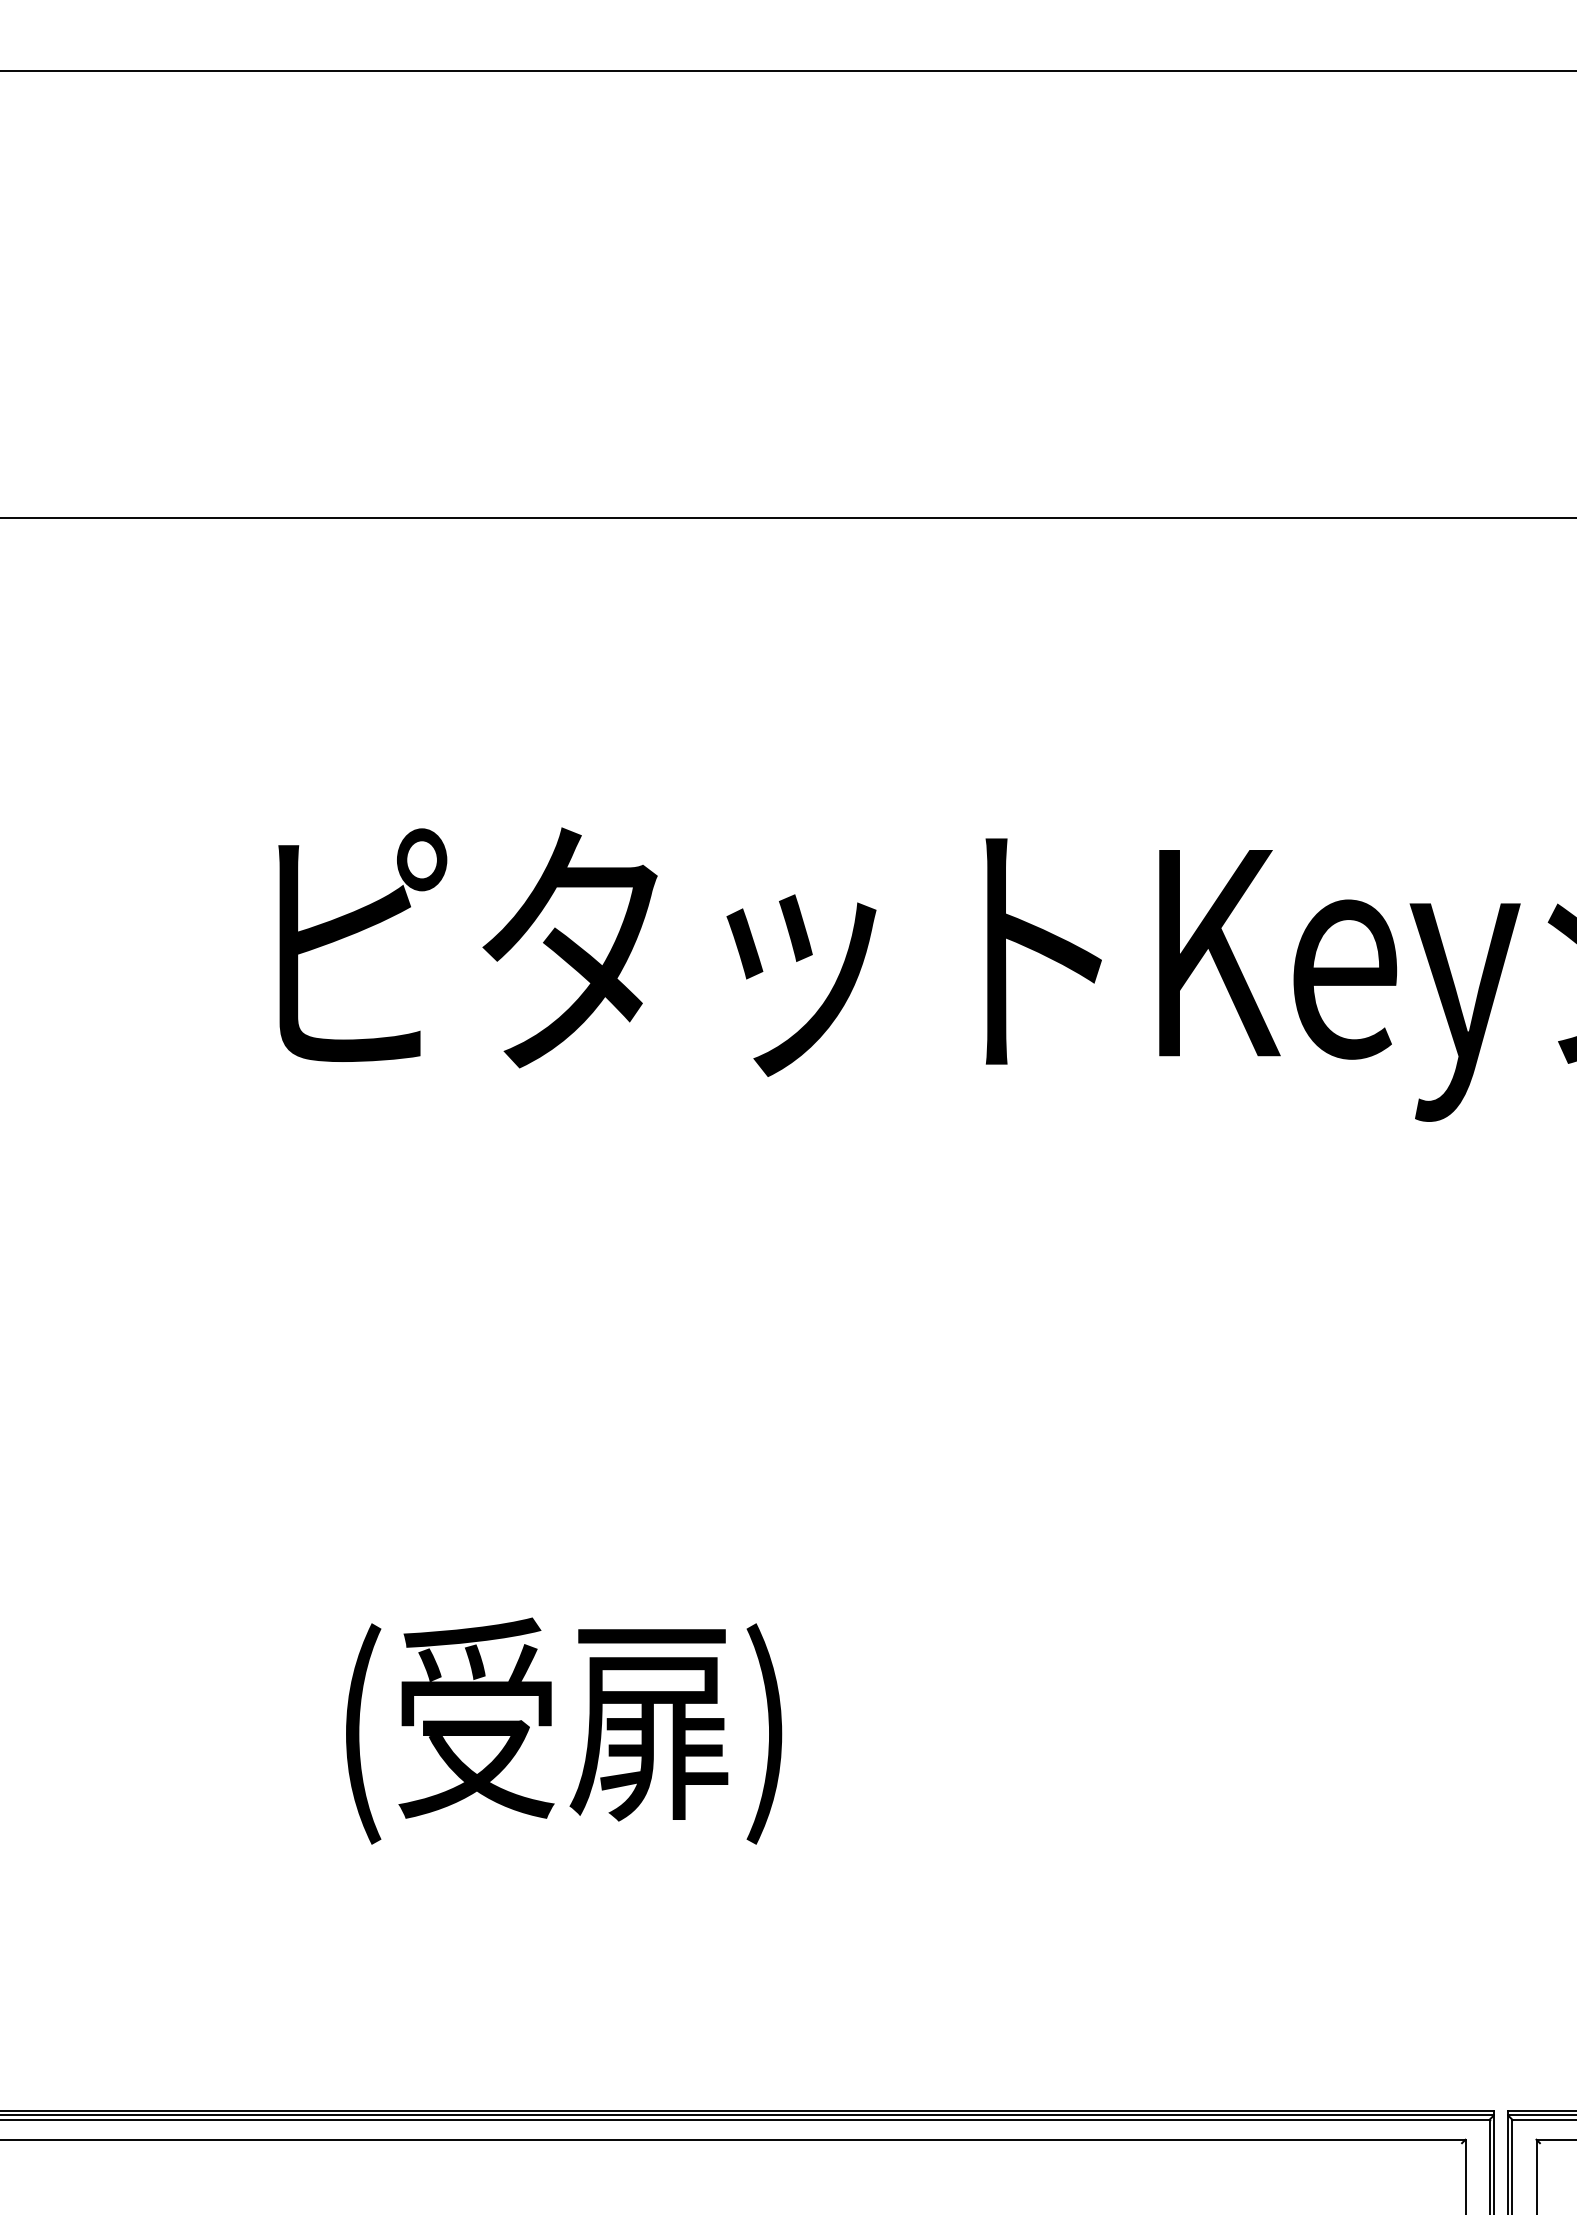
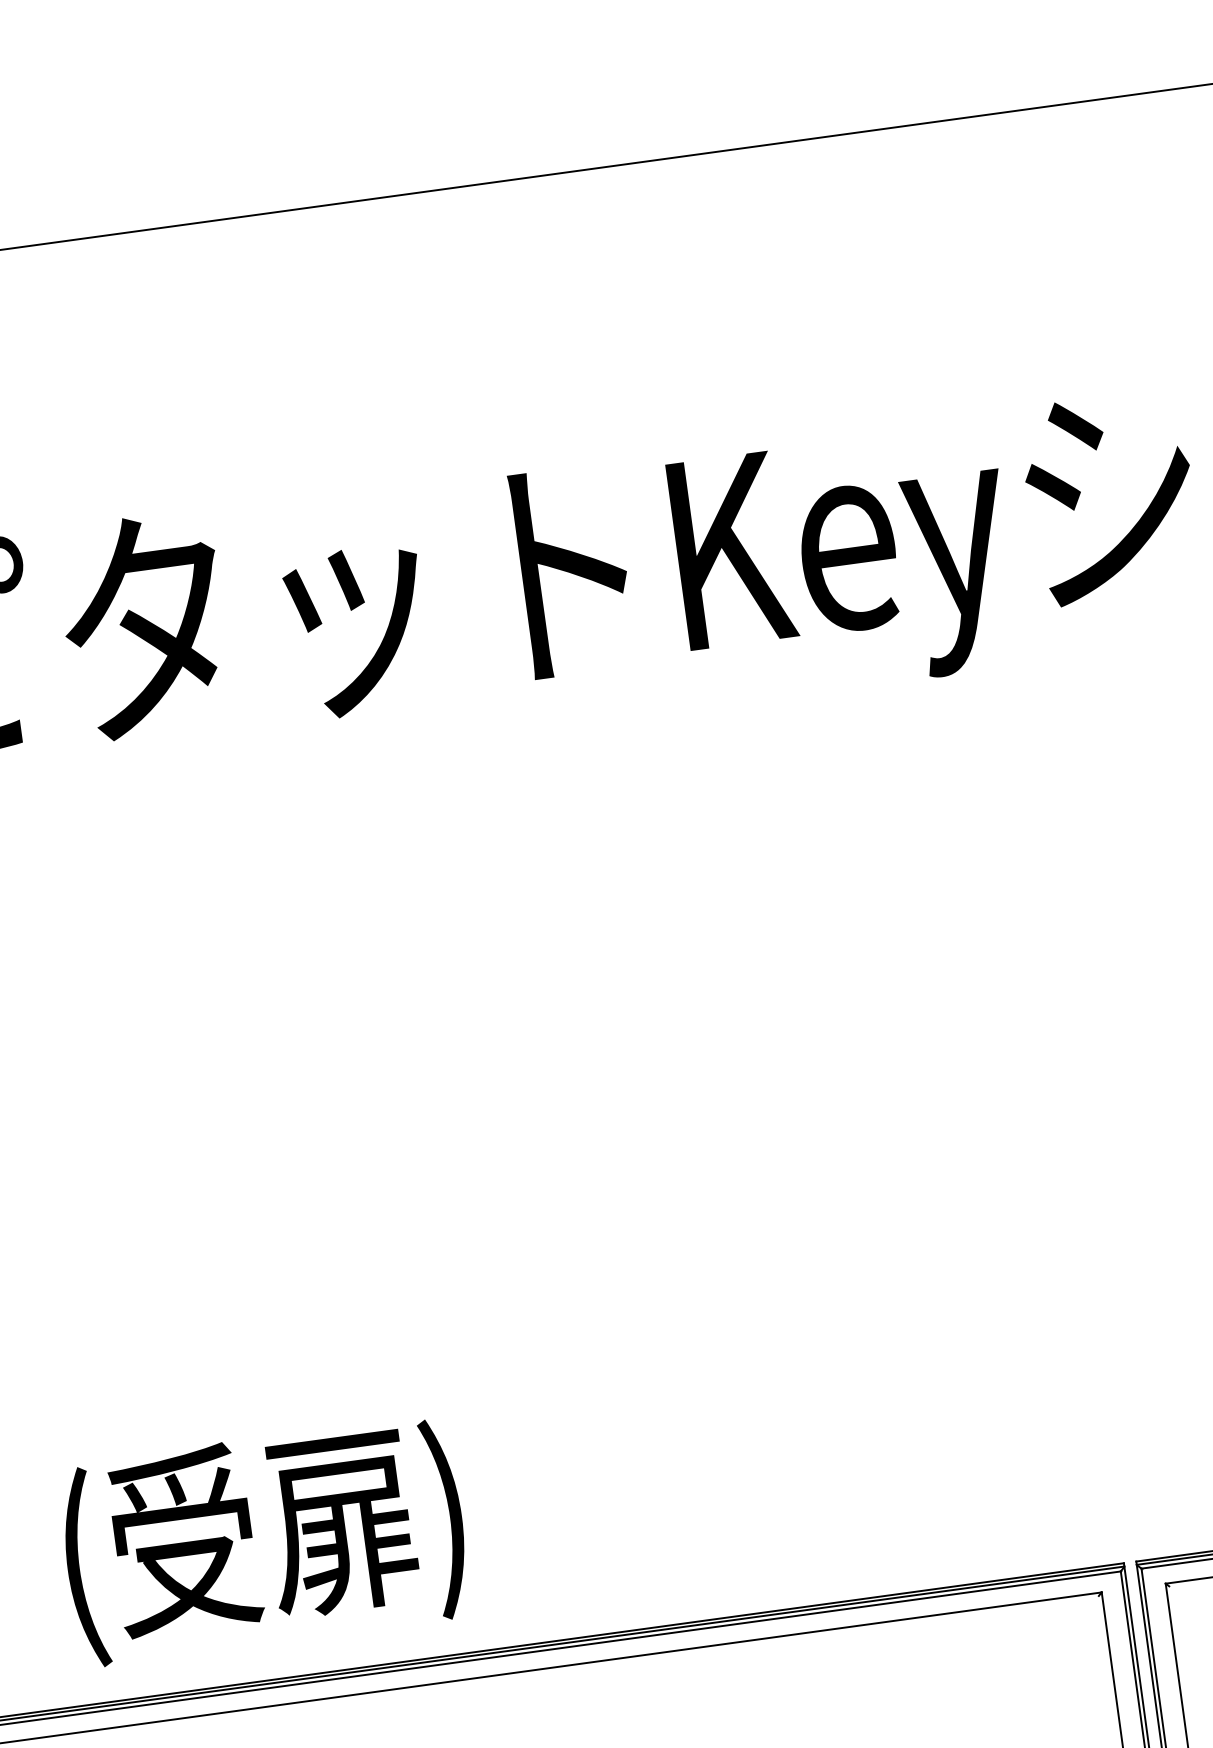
text: (564, 1730) -> (264, 1540), moved

